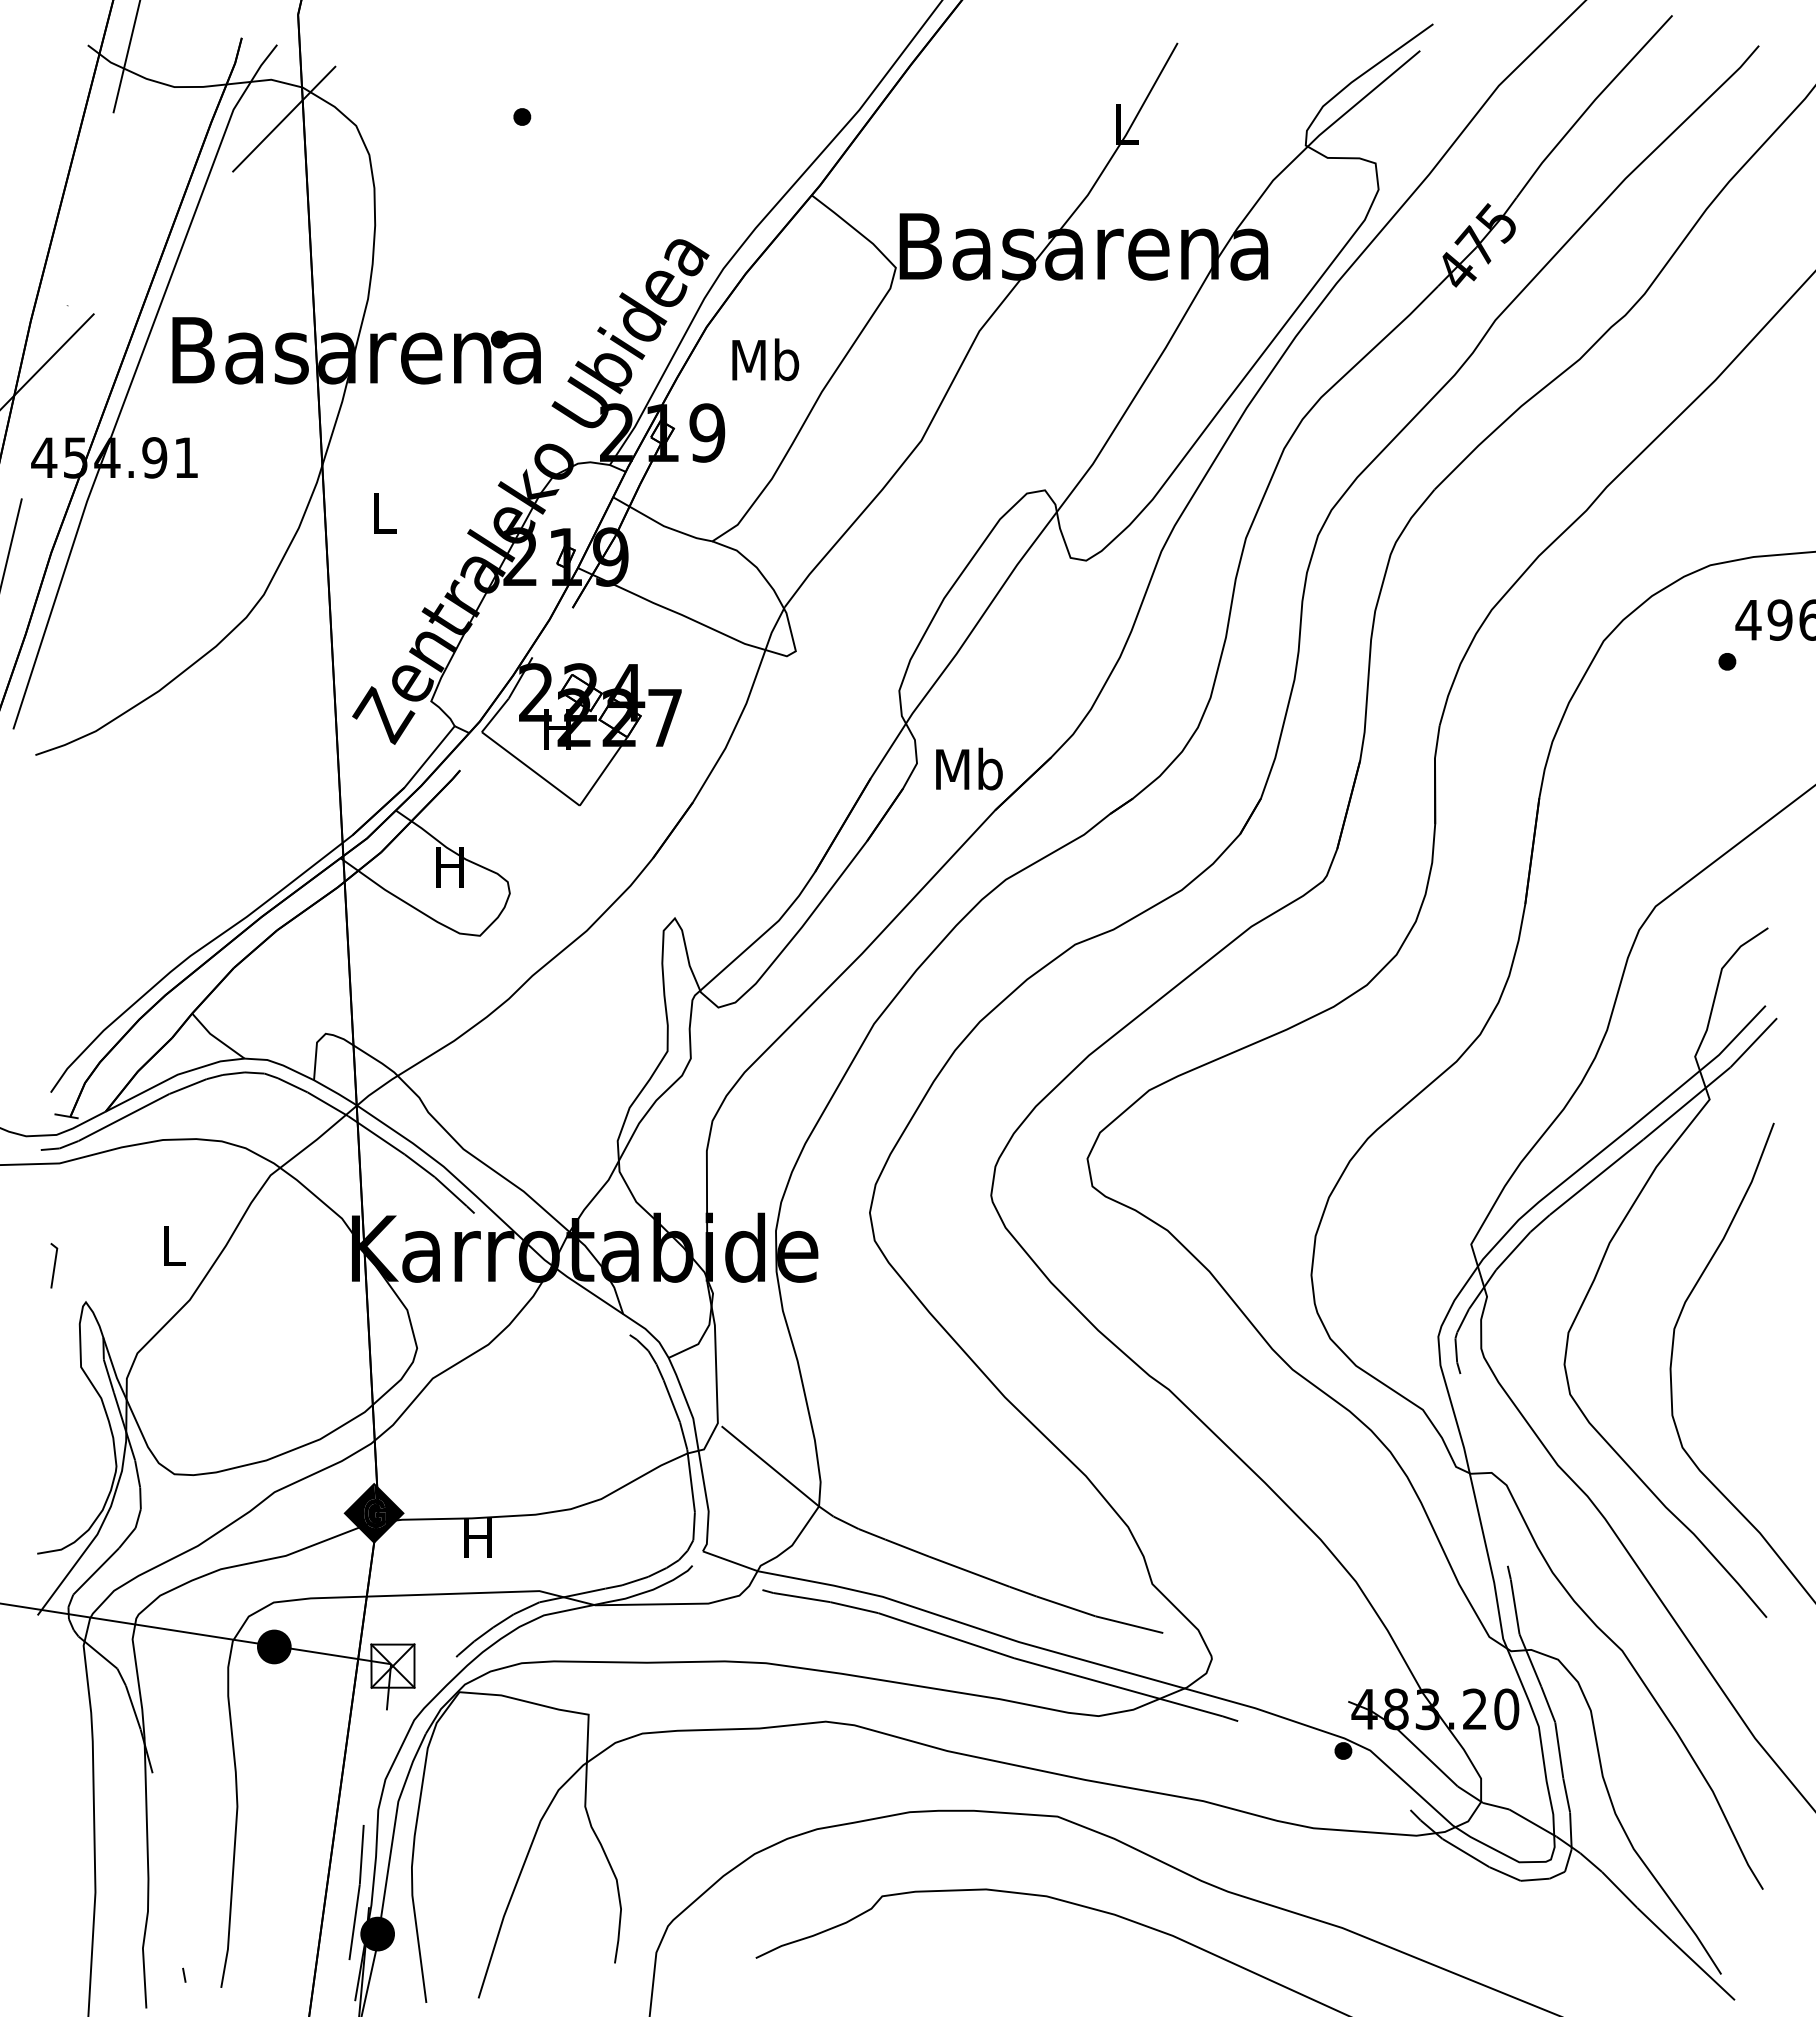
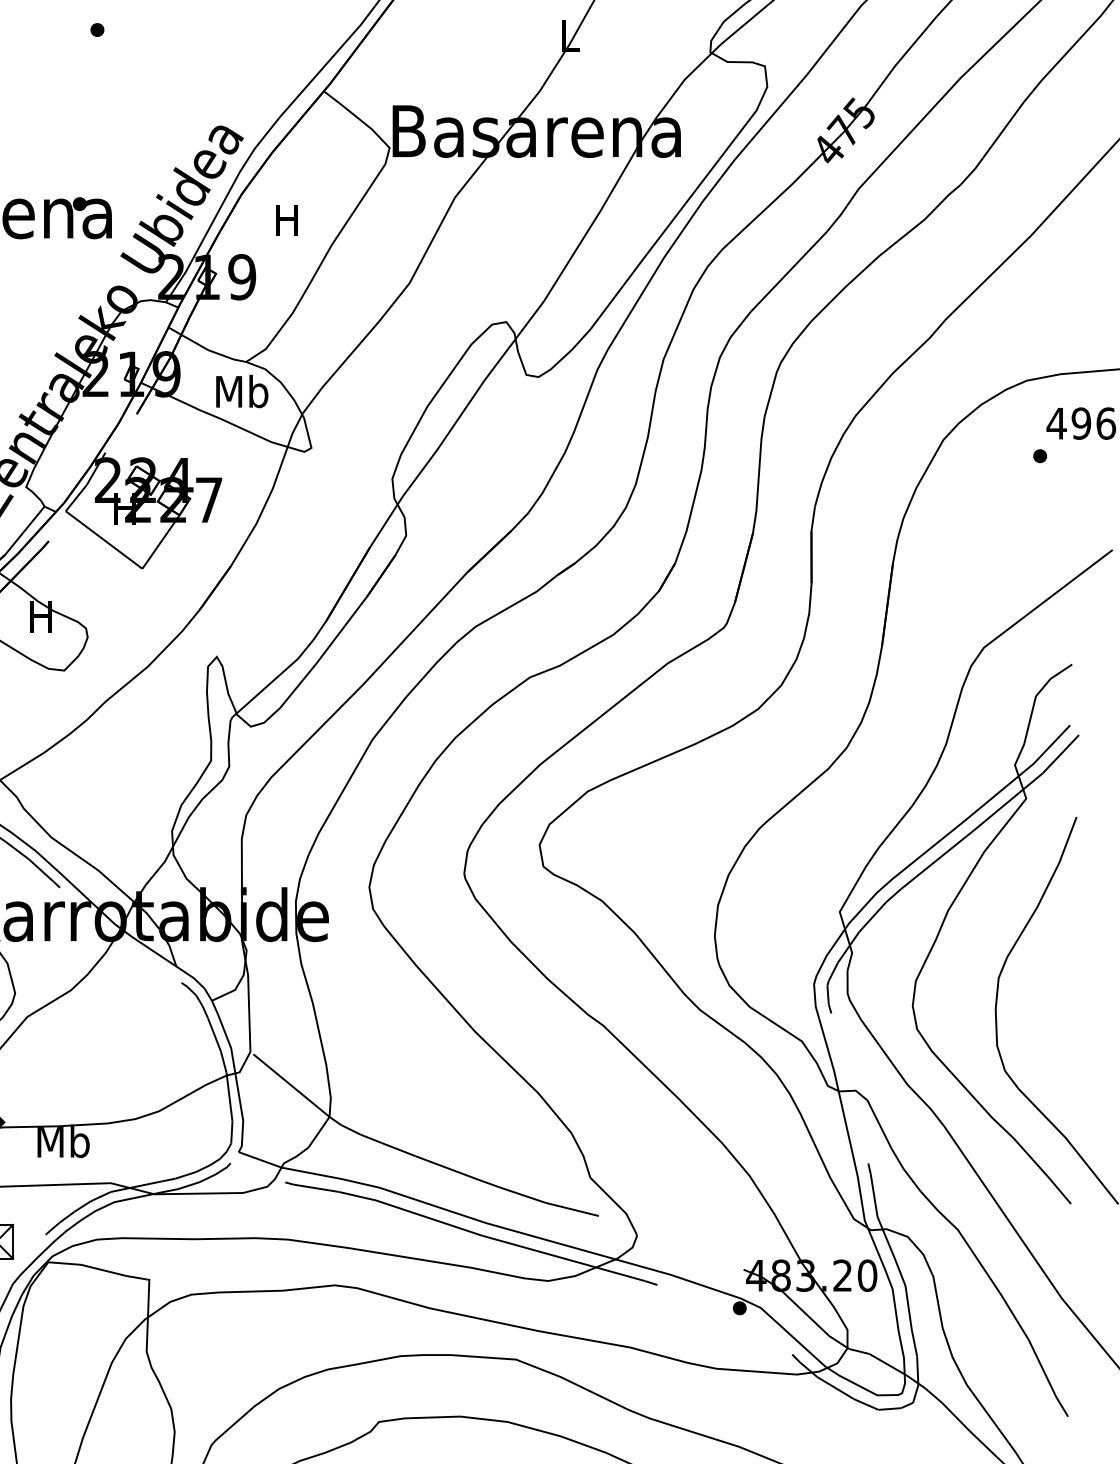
text: (765, 359) -> (287, 219), Mb -> H
text: (969, 768) -> (242, 391), moved
text: (478, 1537) -> (63, 1141), H -> Mb

